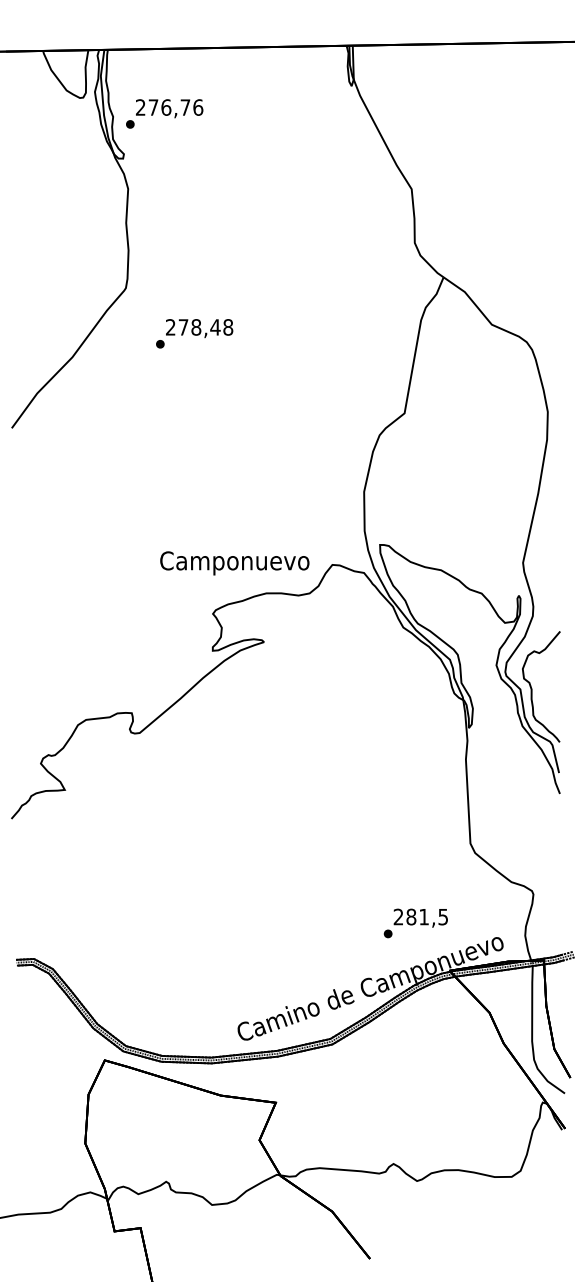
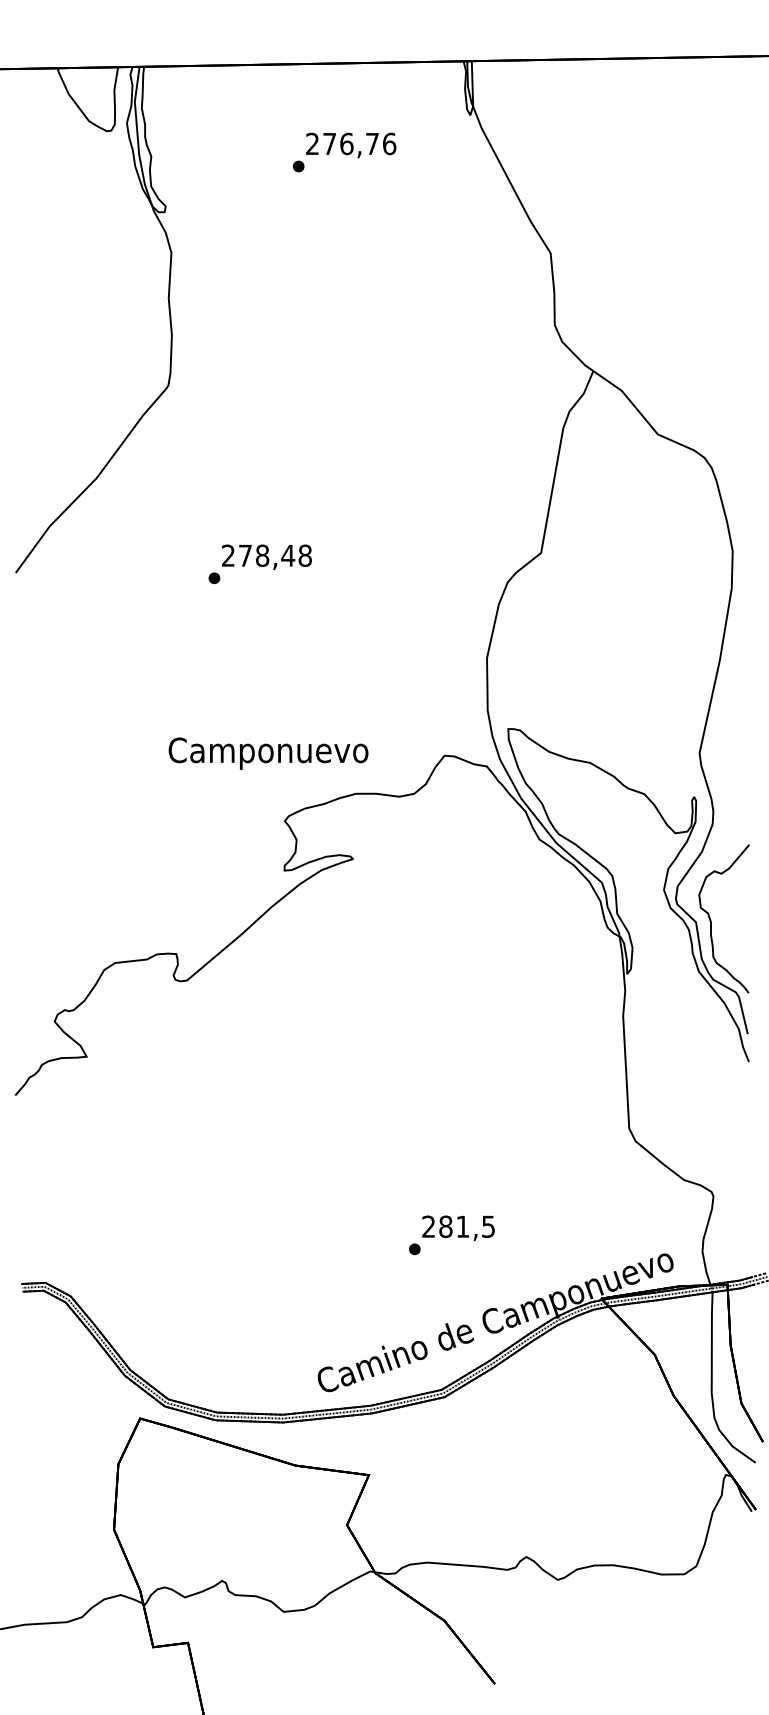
text: (164, 113) -> (344, 151), moved
text: (194, 333) -> (260, 563), moved
text: (234, 563) -> (268, 753), moved
text: (415, 923) -> (451, 1235), moved

